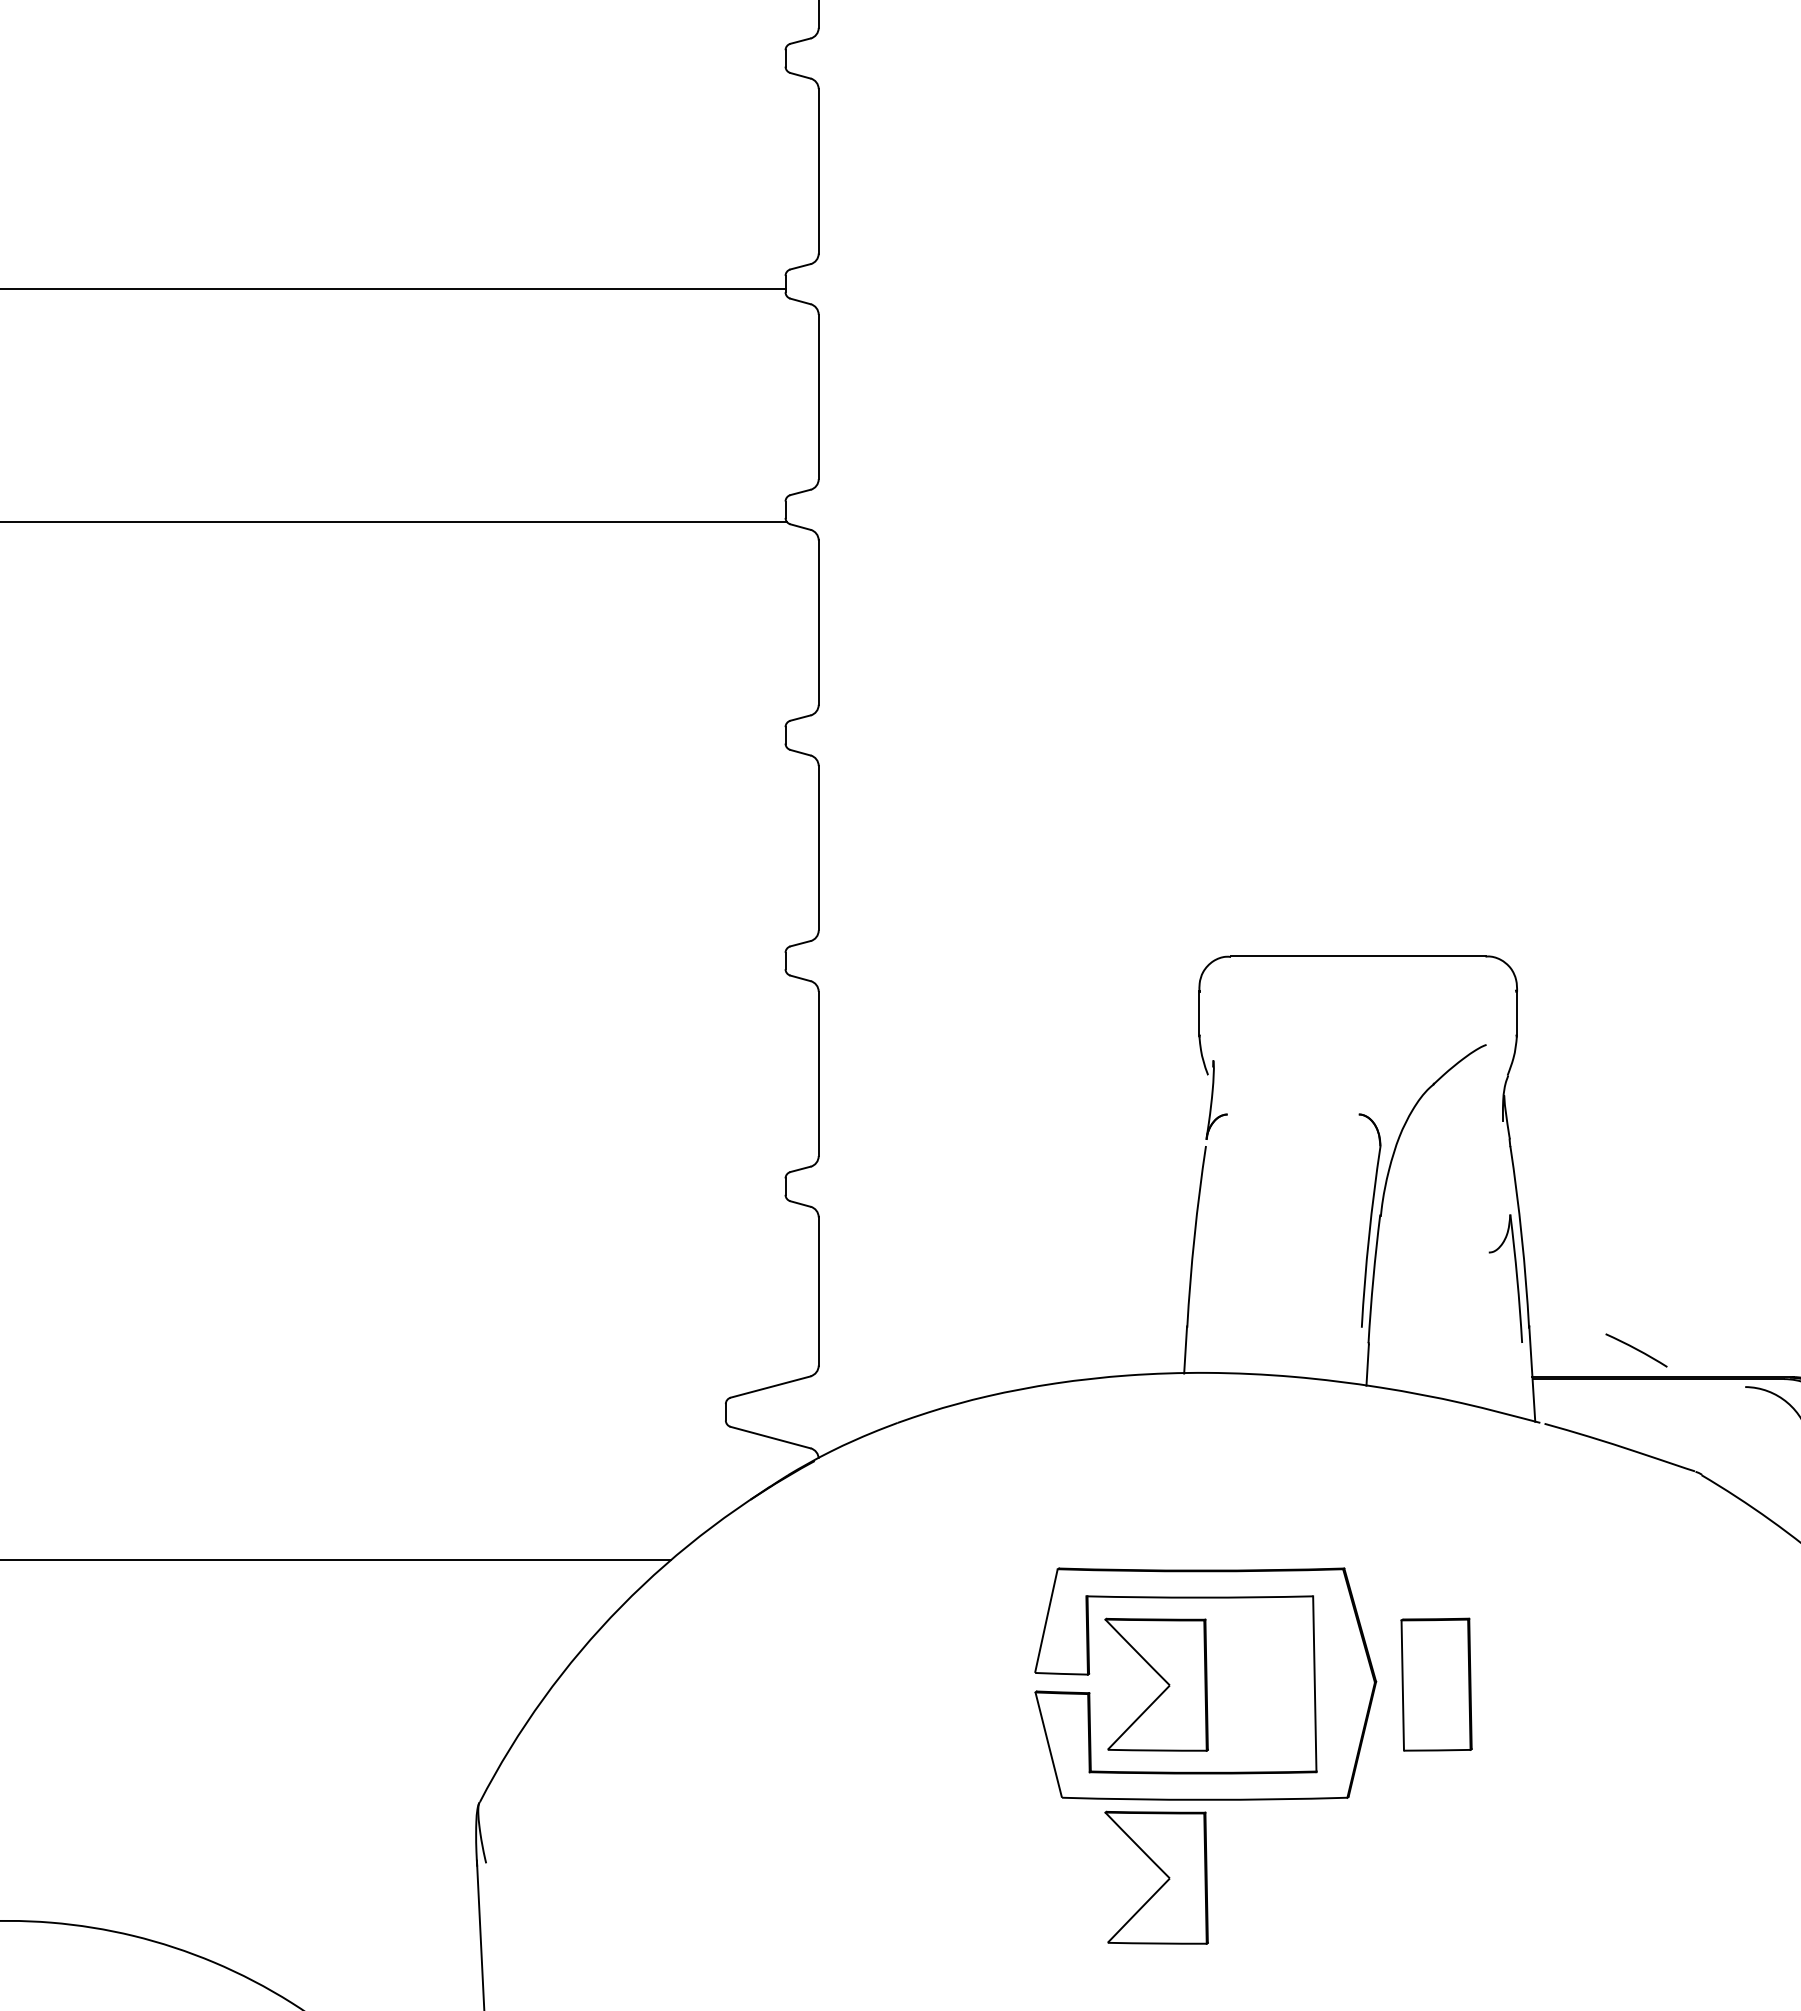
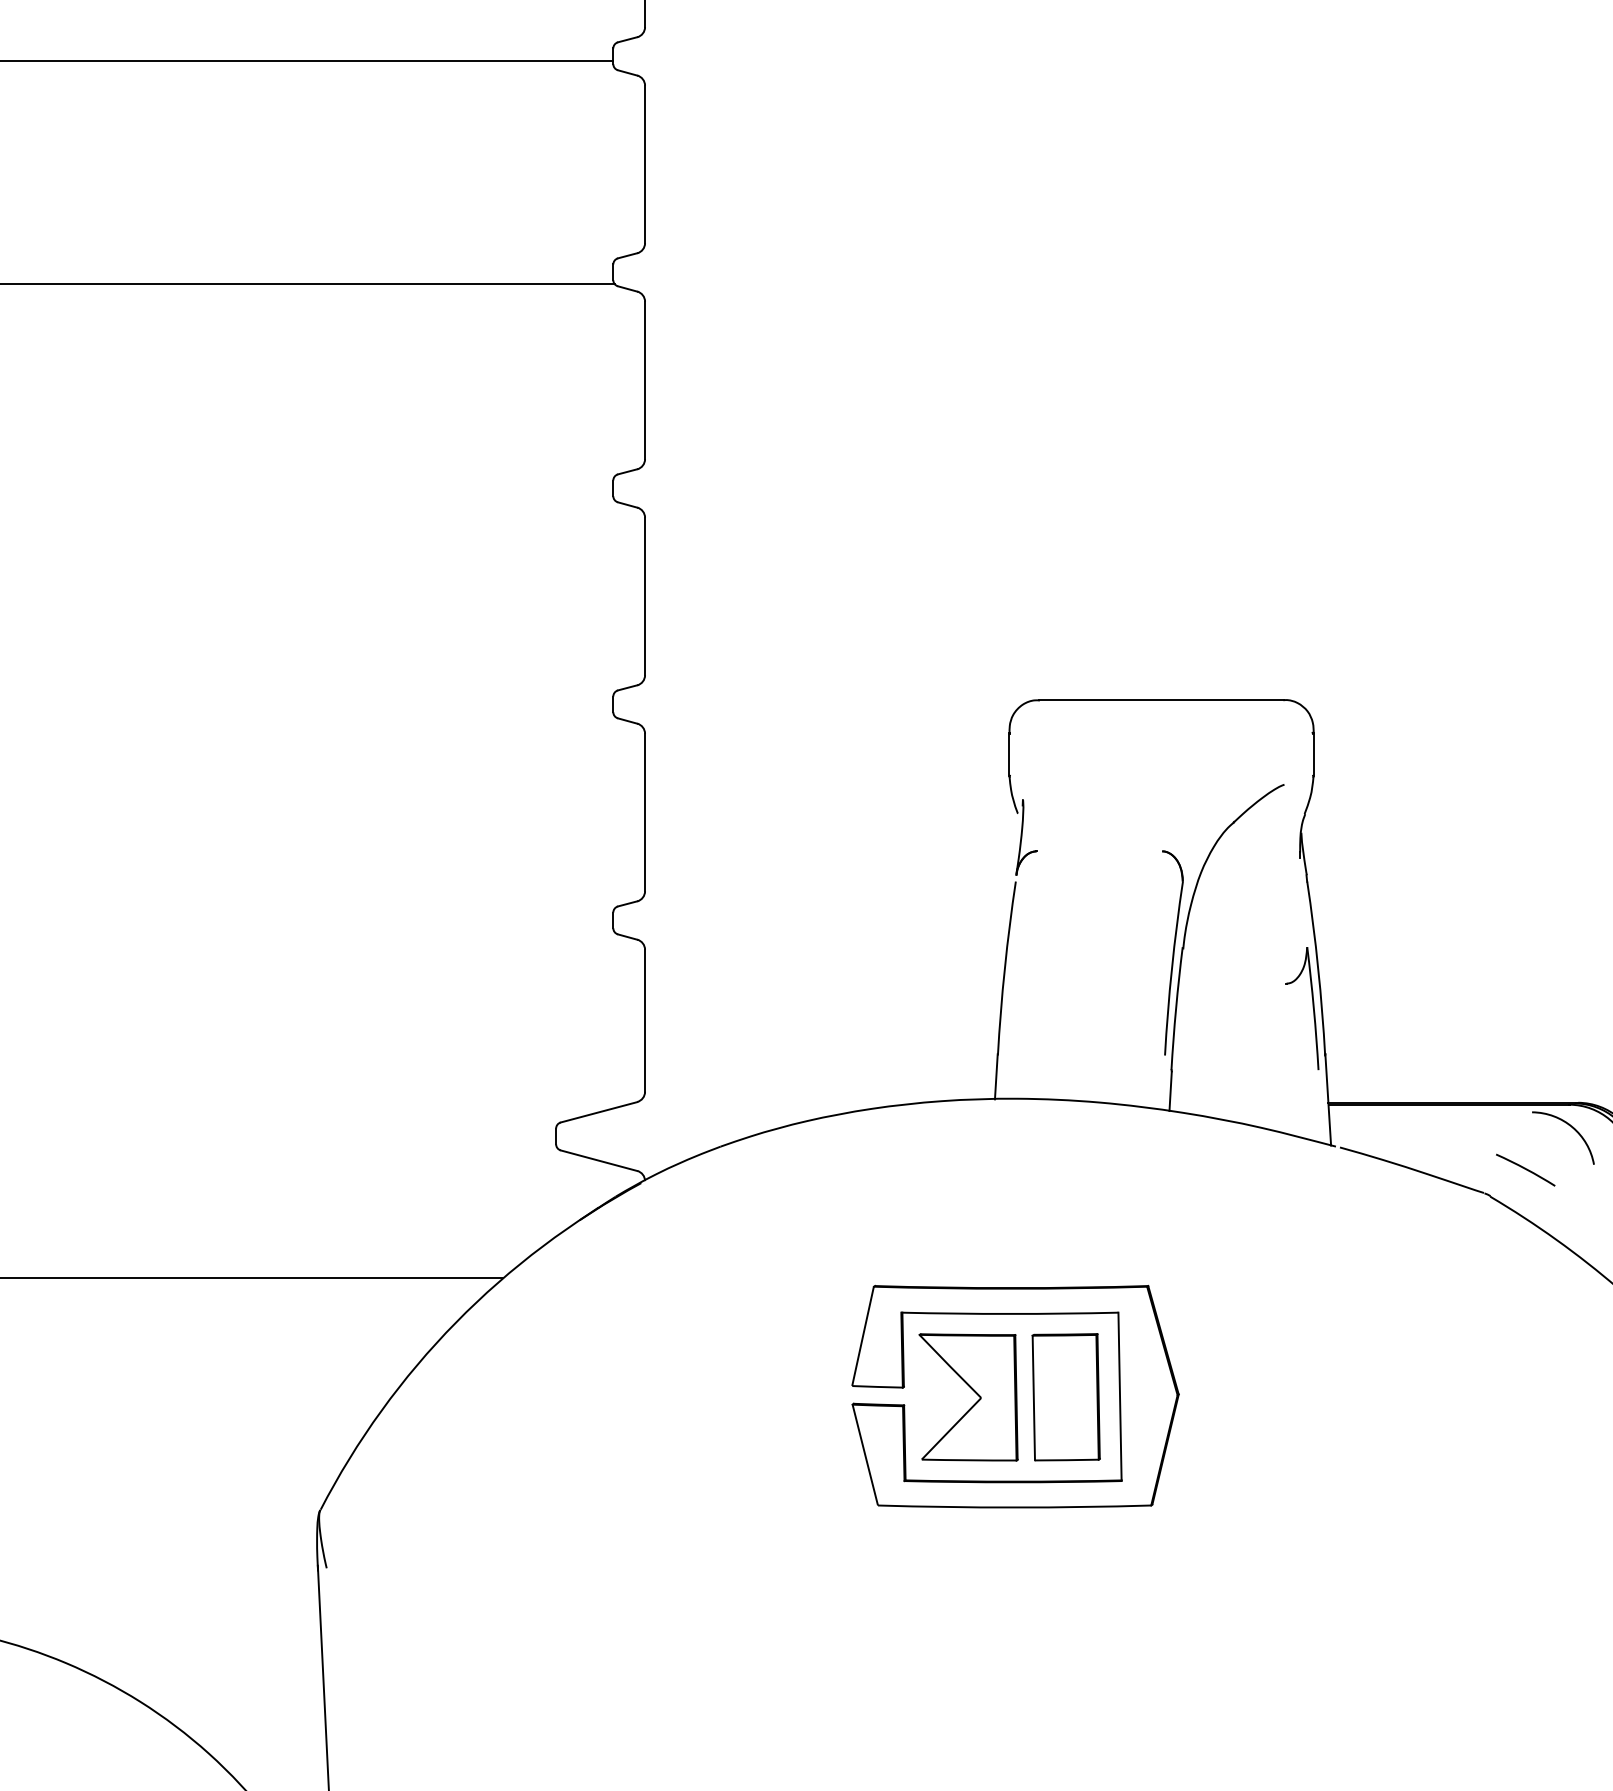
arc: (1636, 1350) -> (1525, 1170), moved
part: (1436, 1684) -> (1066, 1397), moved
part: (1161, 1871) -> (973, 1576), removed

